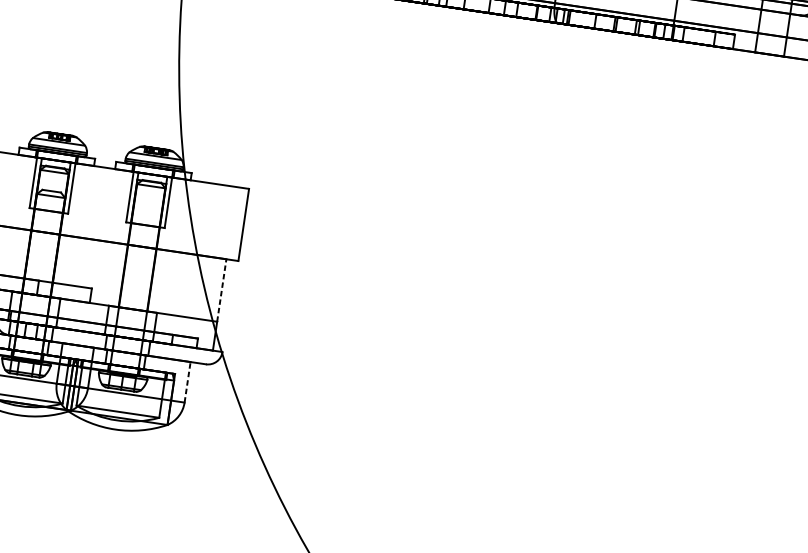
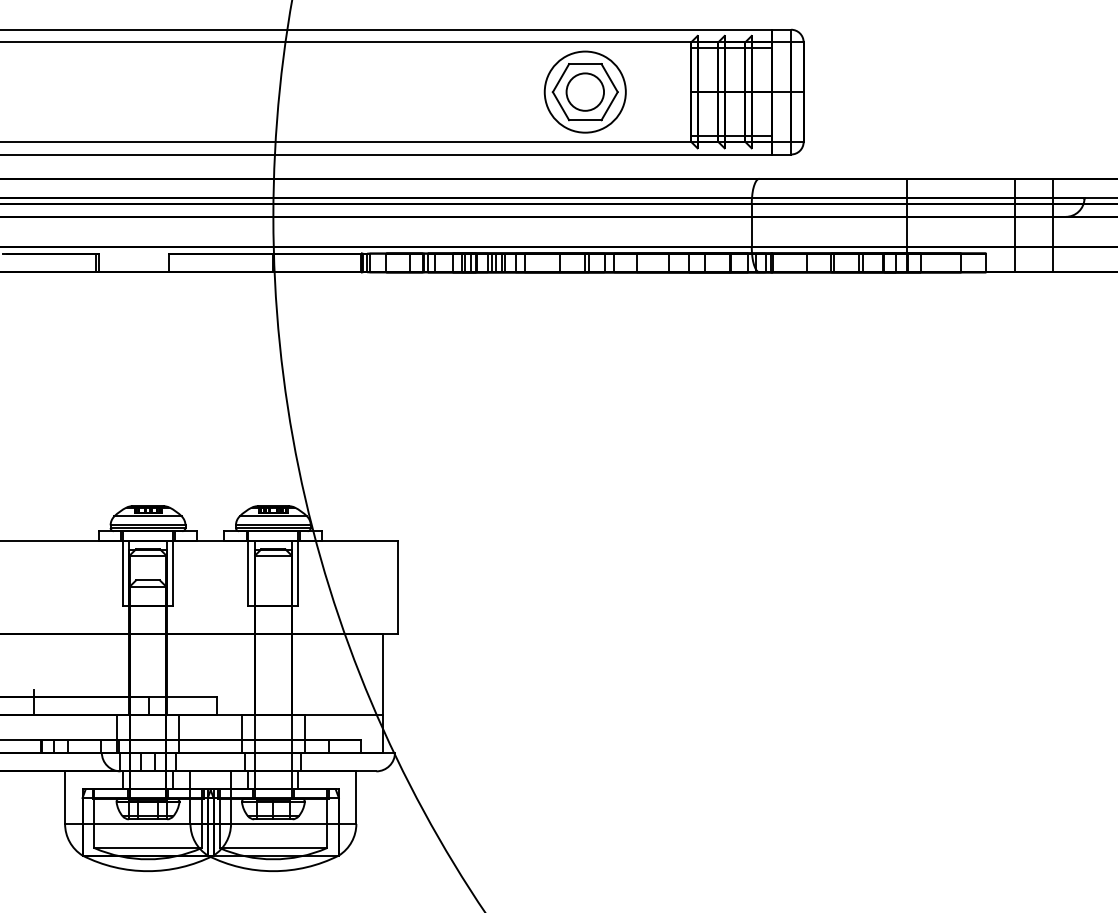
line: (221, 290) -> (382, 674), dashed -> solid
line: (187, 382) -> (356, 797), dashed -> solid

